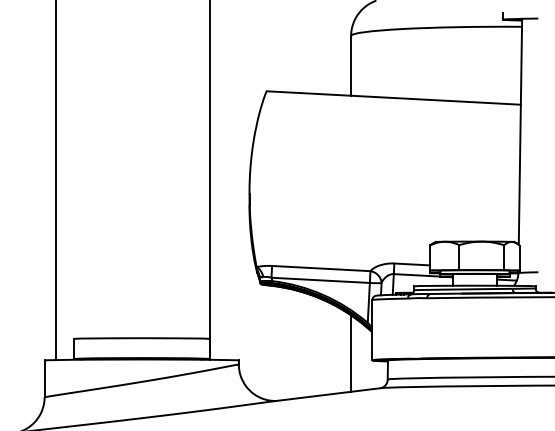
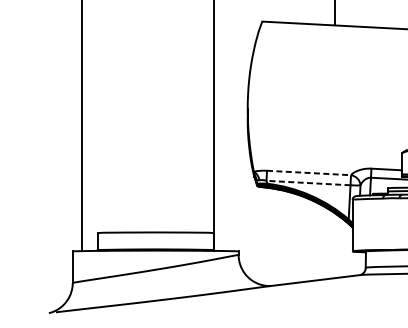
line: (321, 268) -> (309, 172), solid -> dashed
line: (320, 280) -> (308, 183), solid -> dashed
line: (351, 353) -> (334, 245), removed

